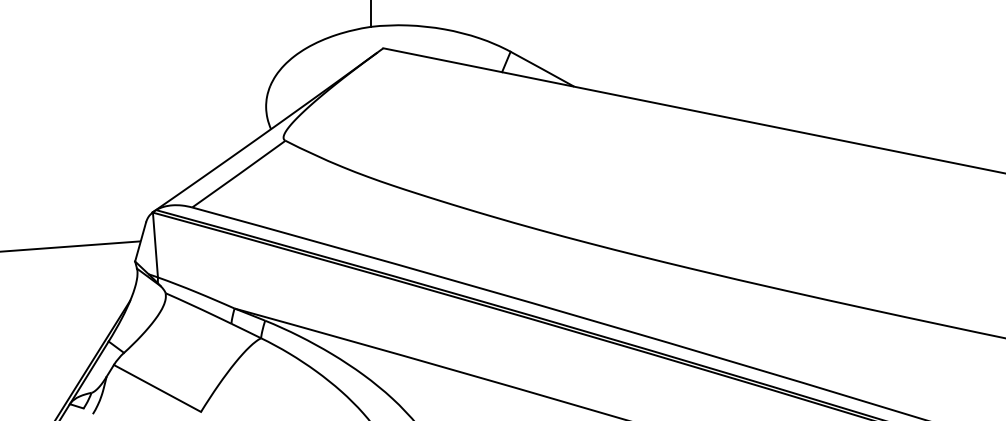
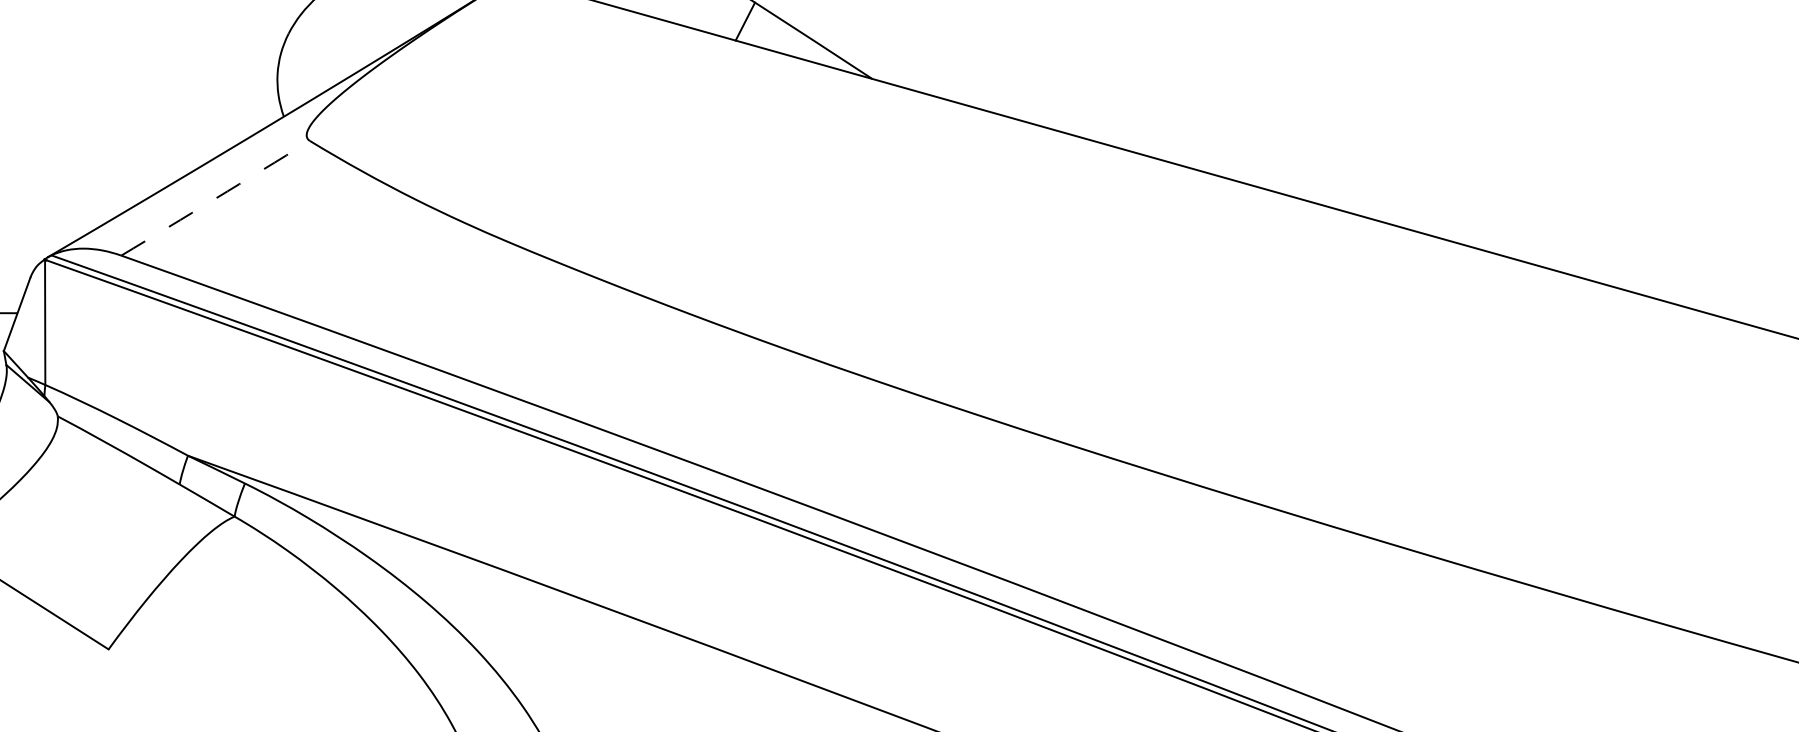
arc: (238, 174) -> (214, 198), solid -> dashed

